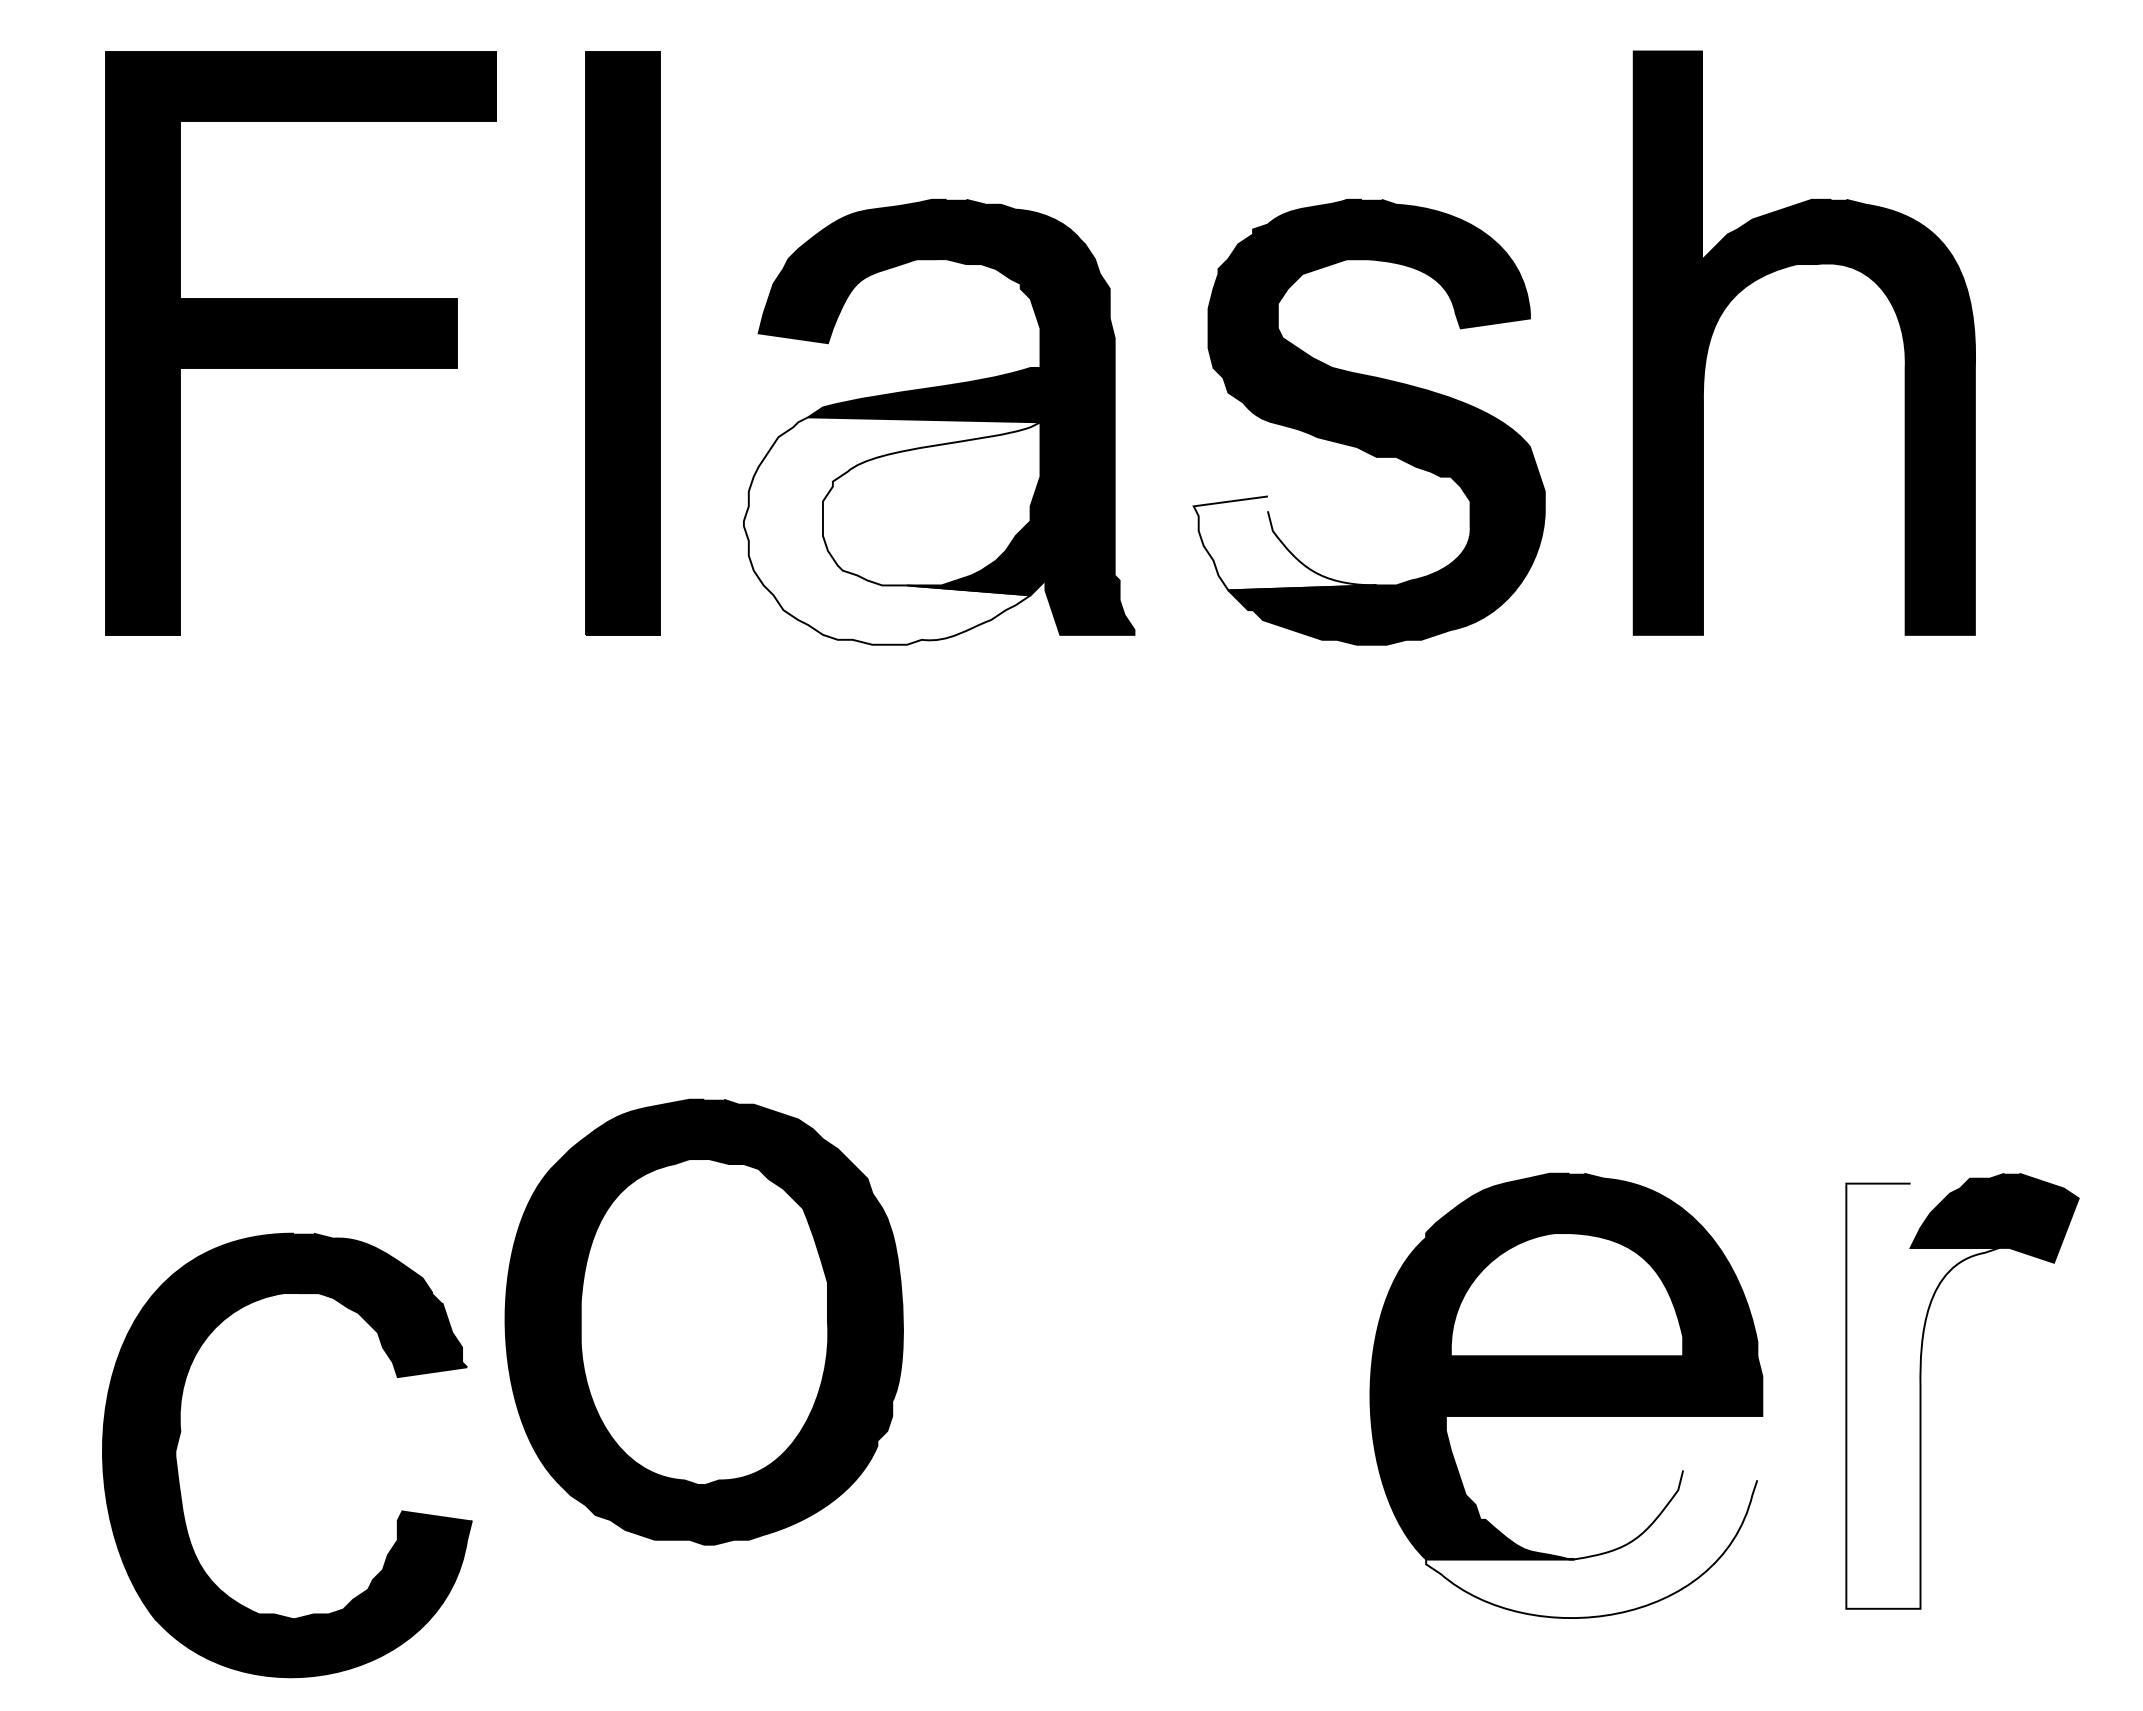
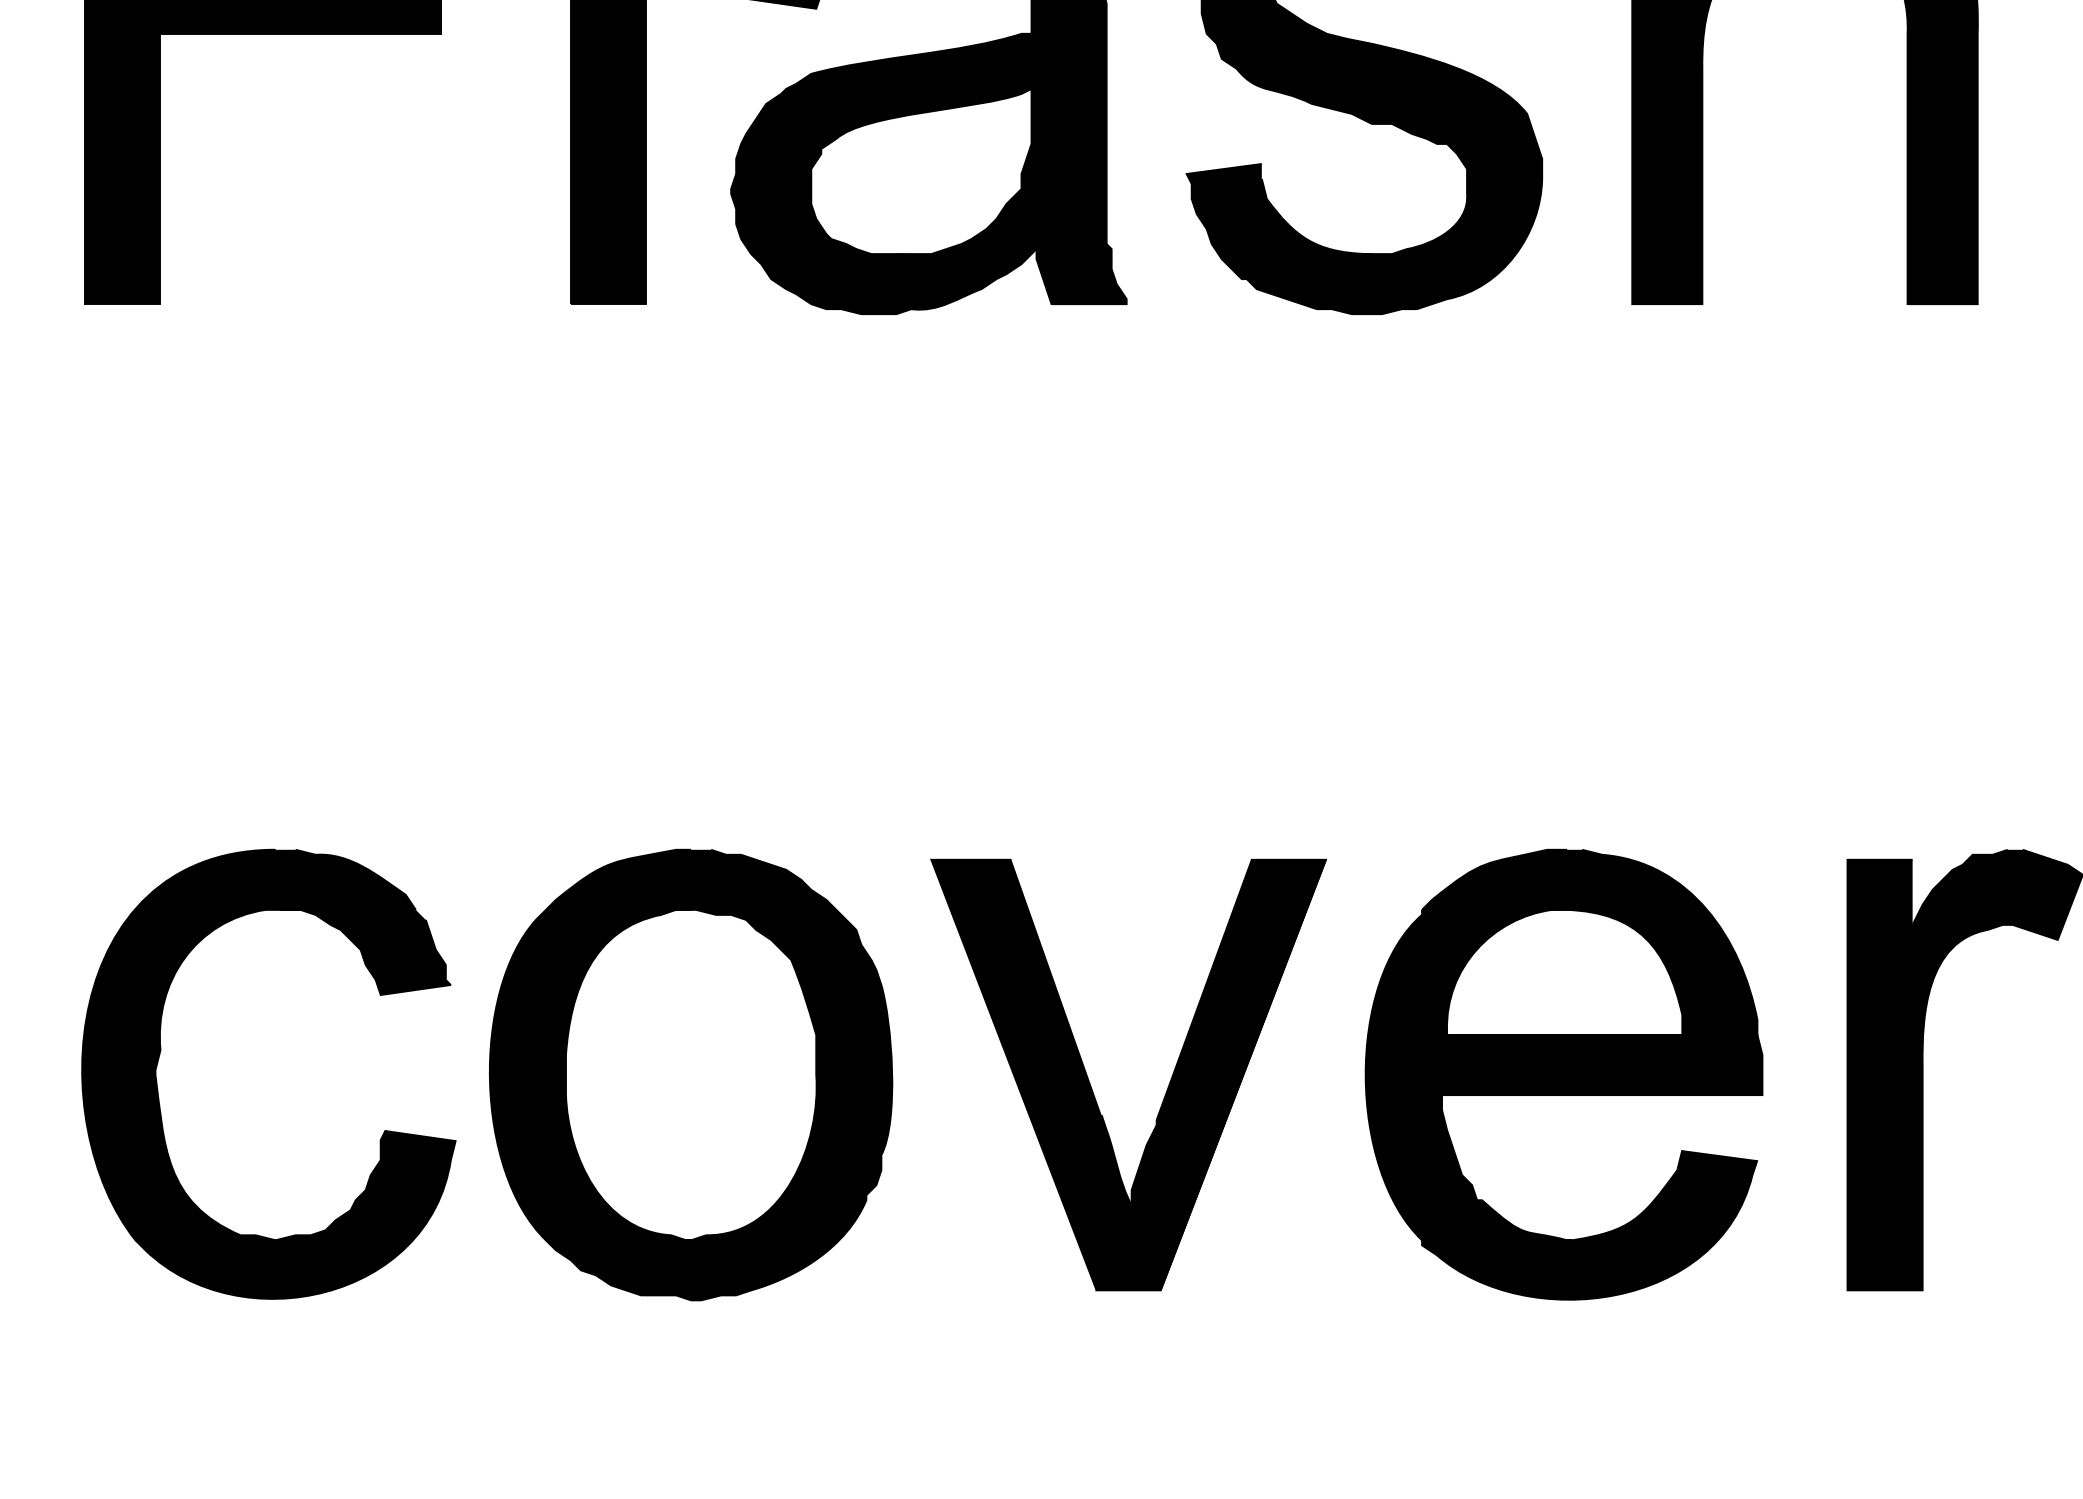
fill: (891, 530) -> (880, 198), added
fill: (1284, 543) -> (1278, 211), added
part: (703, 1321) -> (690, 1074), moved
fill: (1922, 1395) -> (1924, 1074), added
part: (1101, 1411) -> (1093, 1090), added
part: (181, 1431) -> (161, 1050), moved
fill: (1591, 1544) -> (1589, 1225), added

